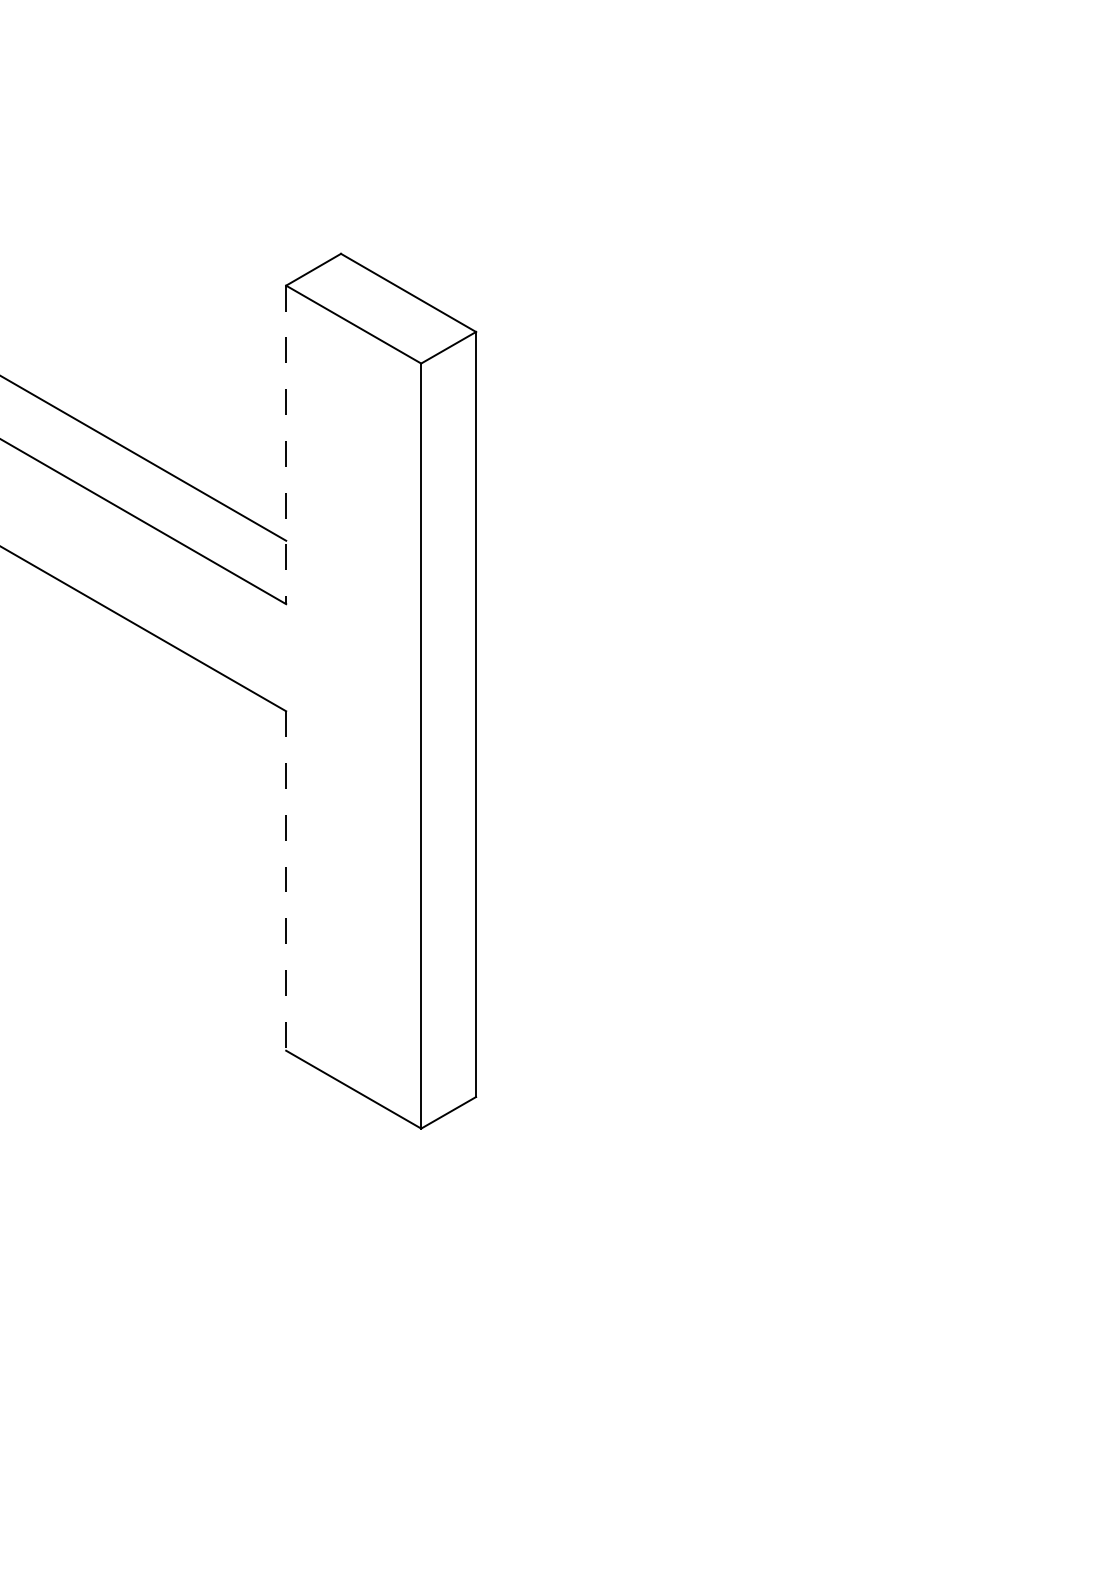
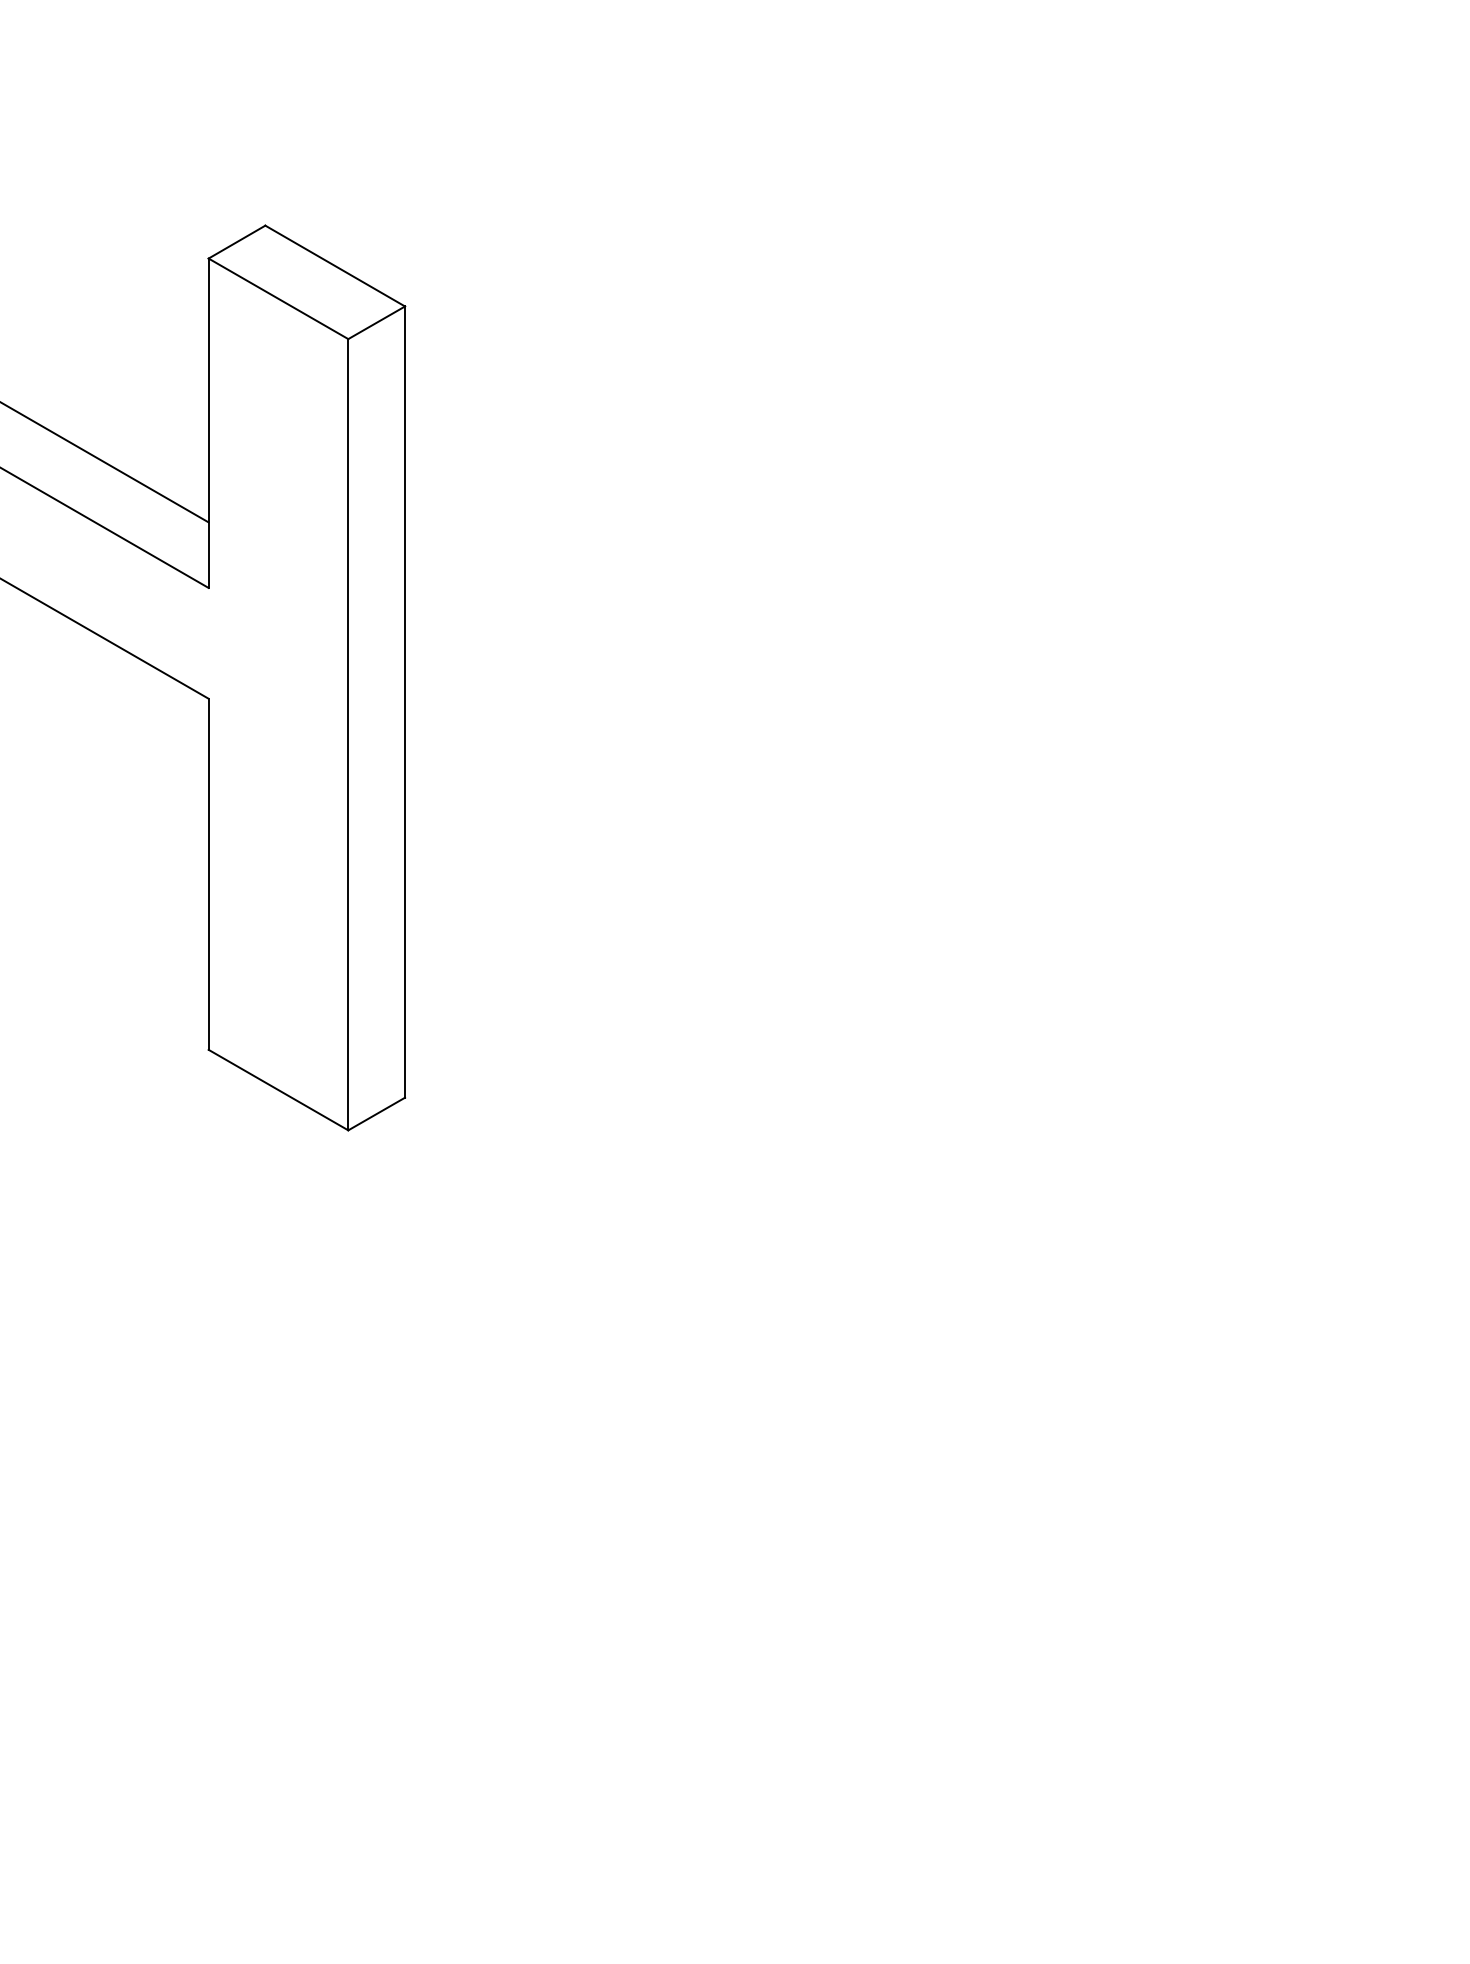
line: (286, 445) -> (208, 423), dashed -> solid
line: (286, 881) -> (208, 874), dashed -> solid

